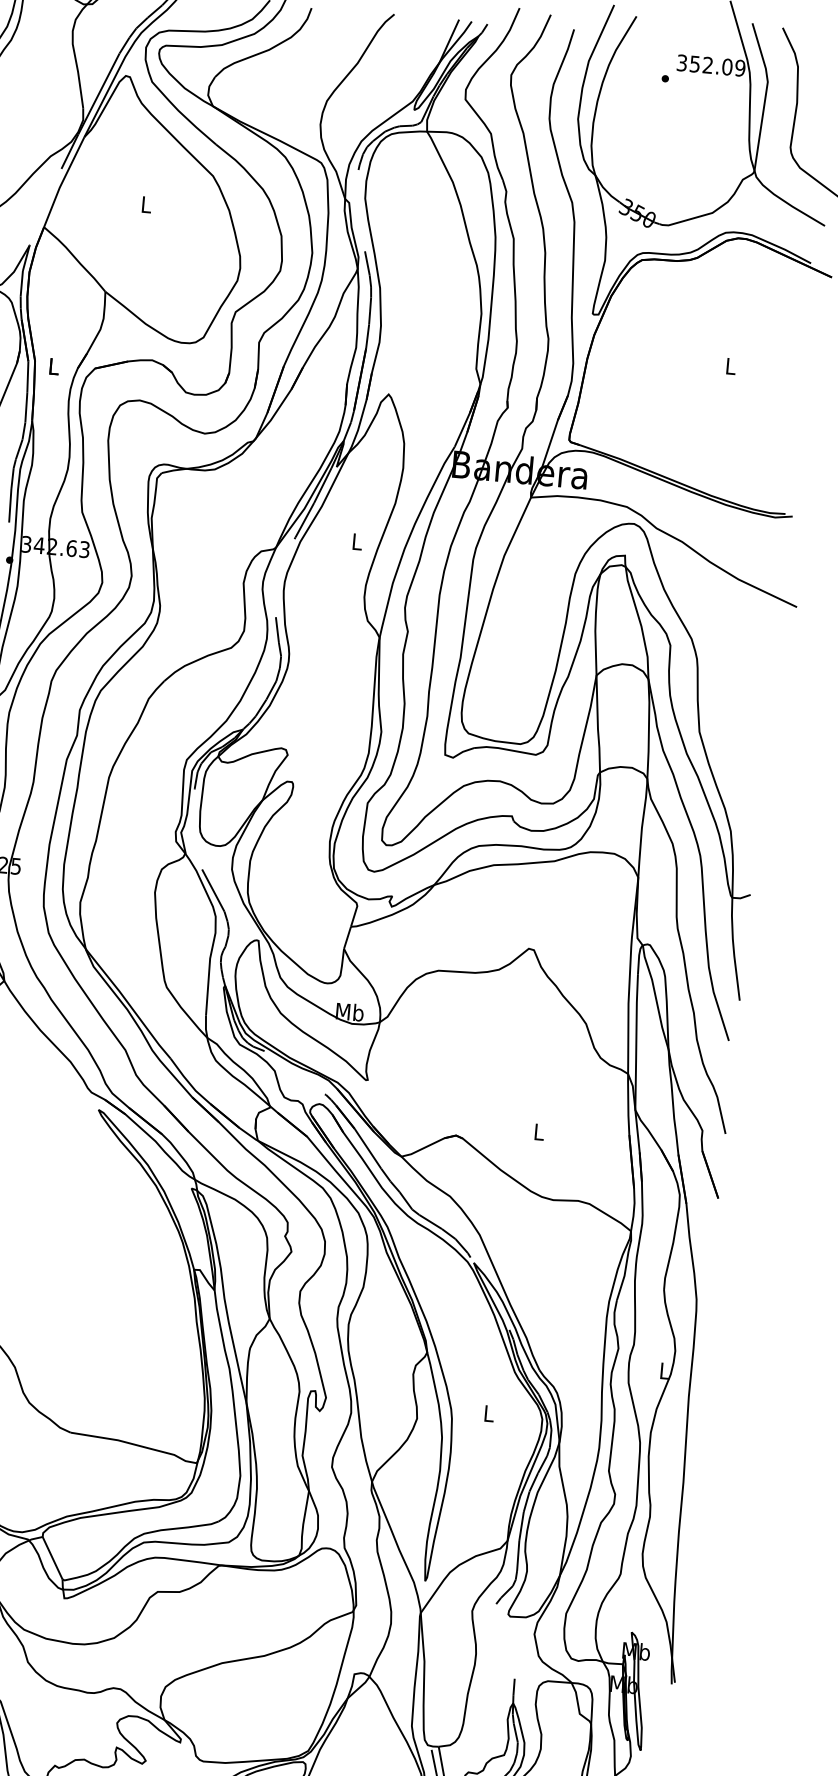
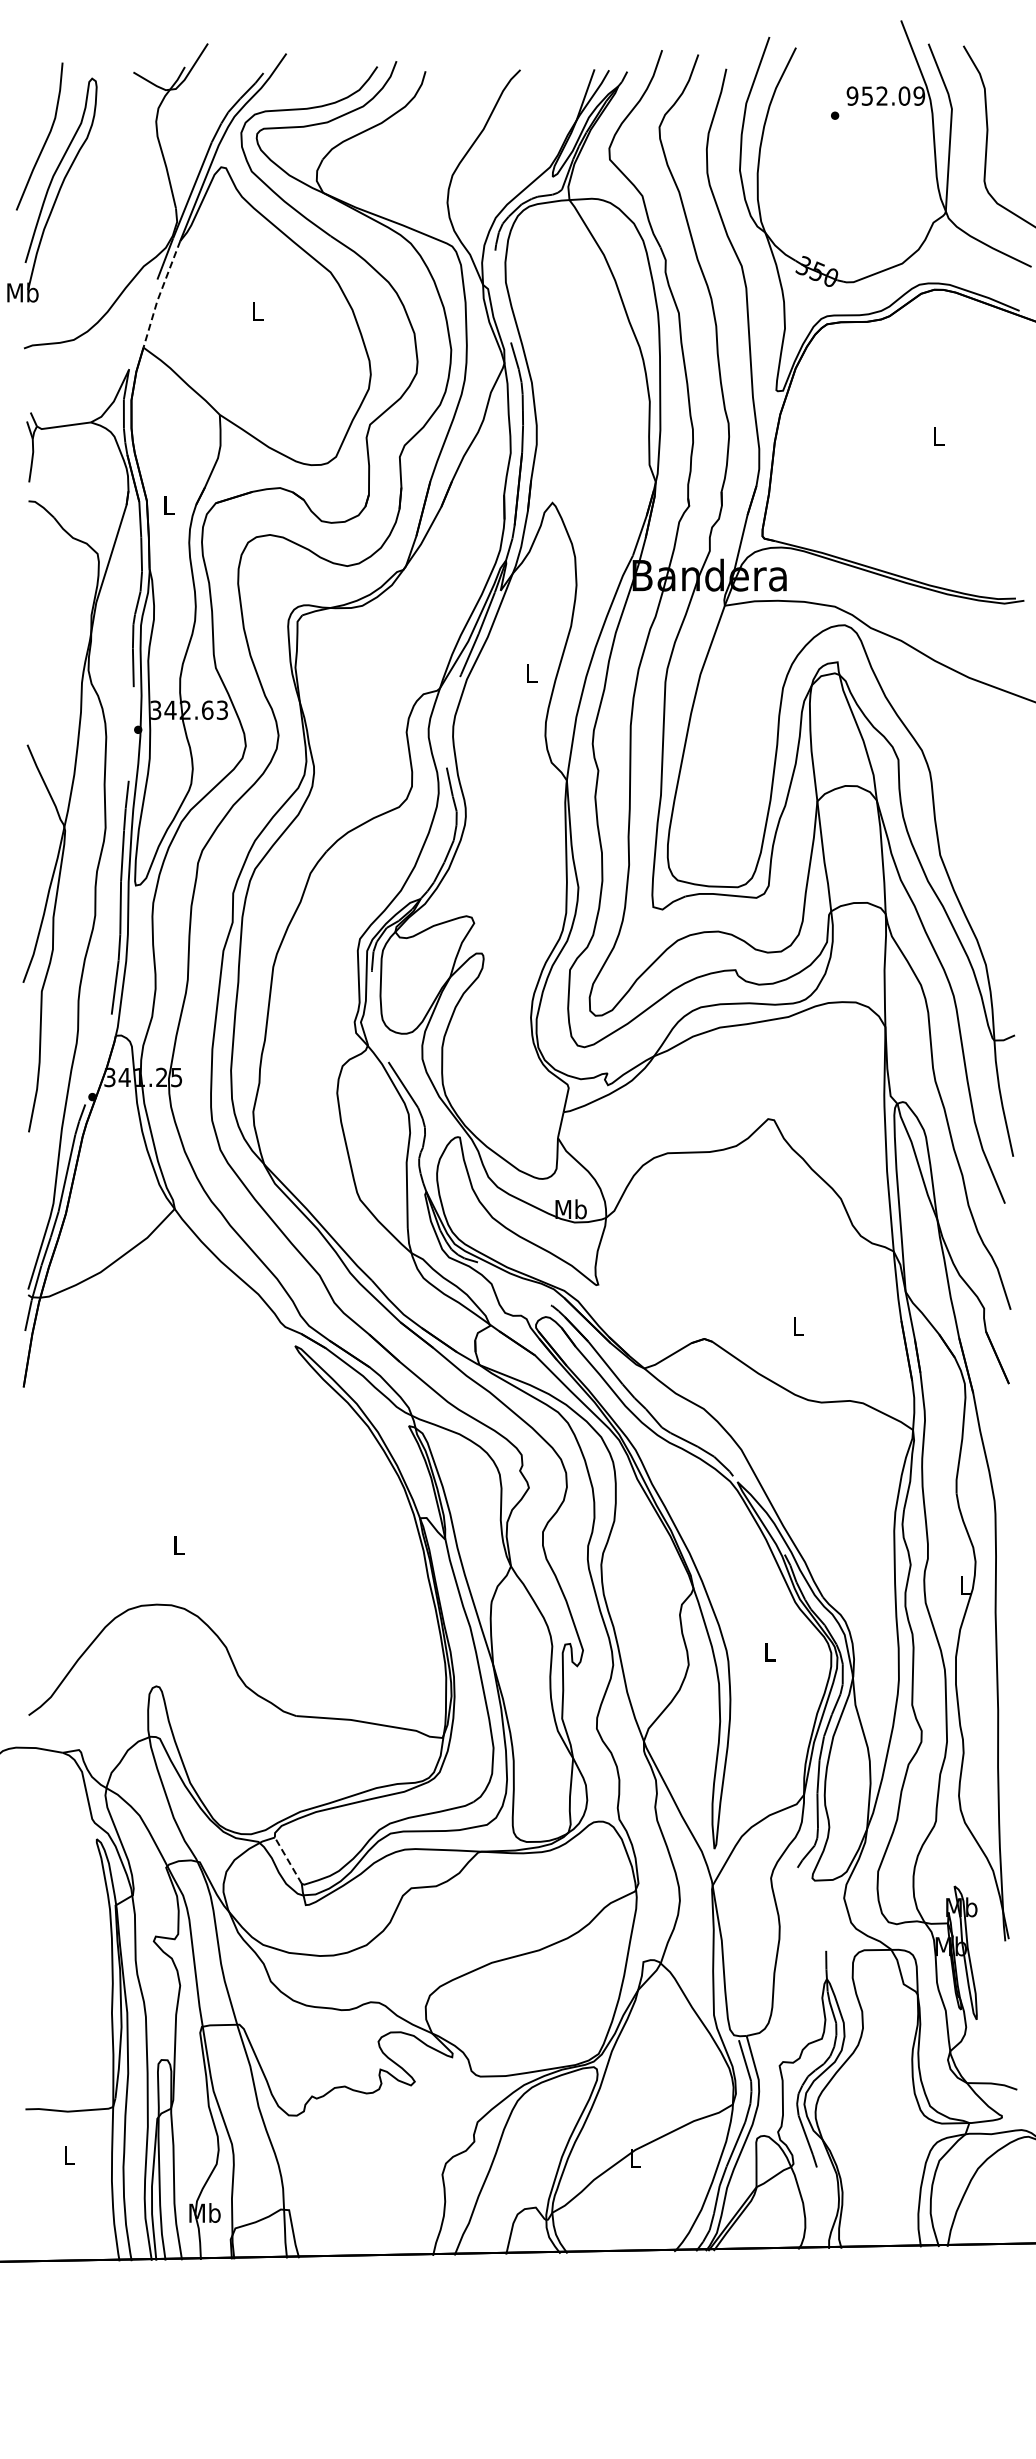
text: (682, 62) -> (852, 95), 352.09 -> 952.09
line: (62, 182) -> (159, 294), solid -> dashed
line: (52, 1558) -> (288, 1860), solid -> dashed

